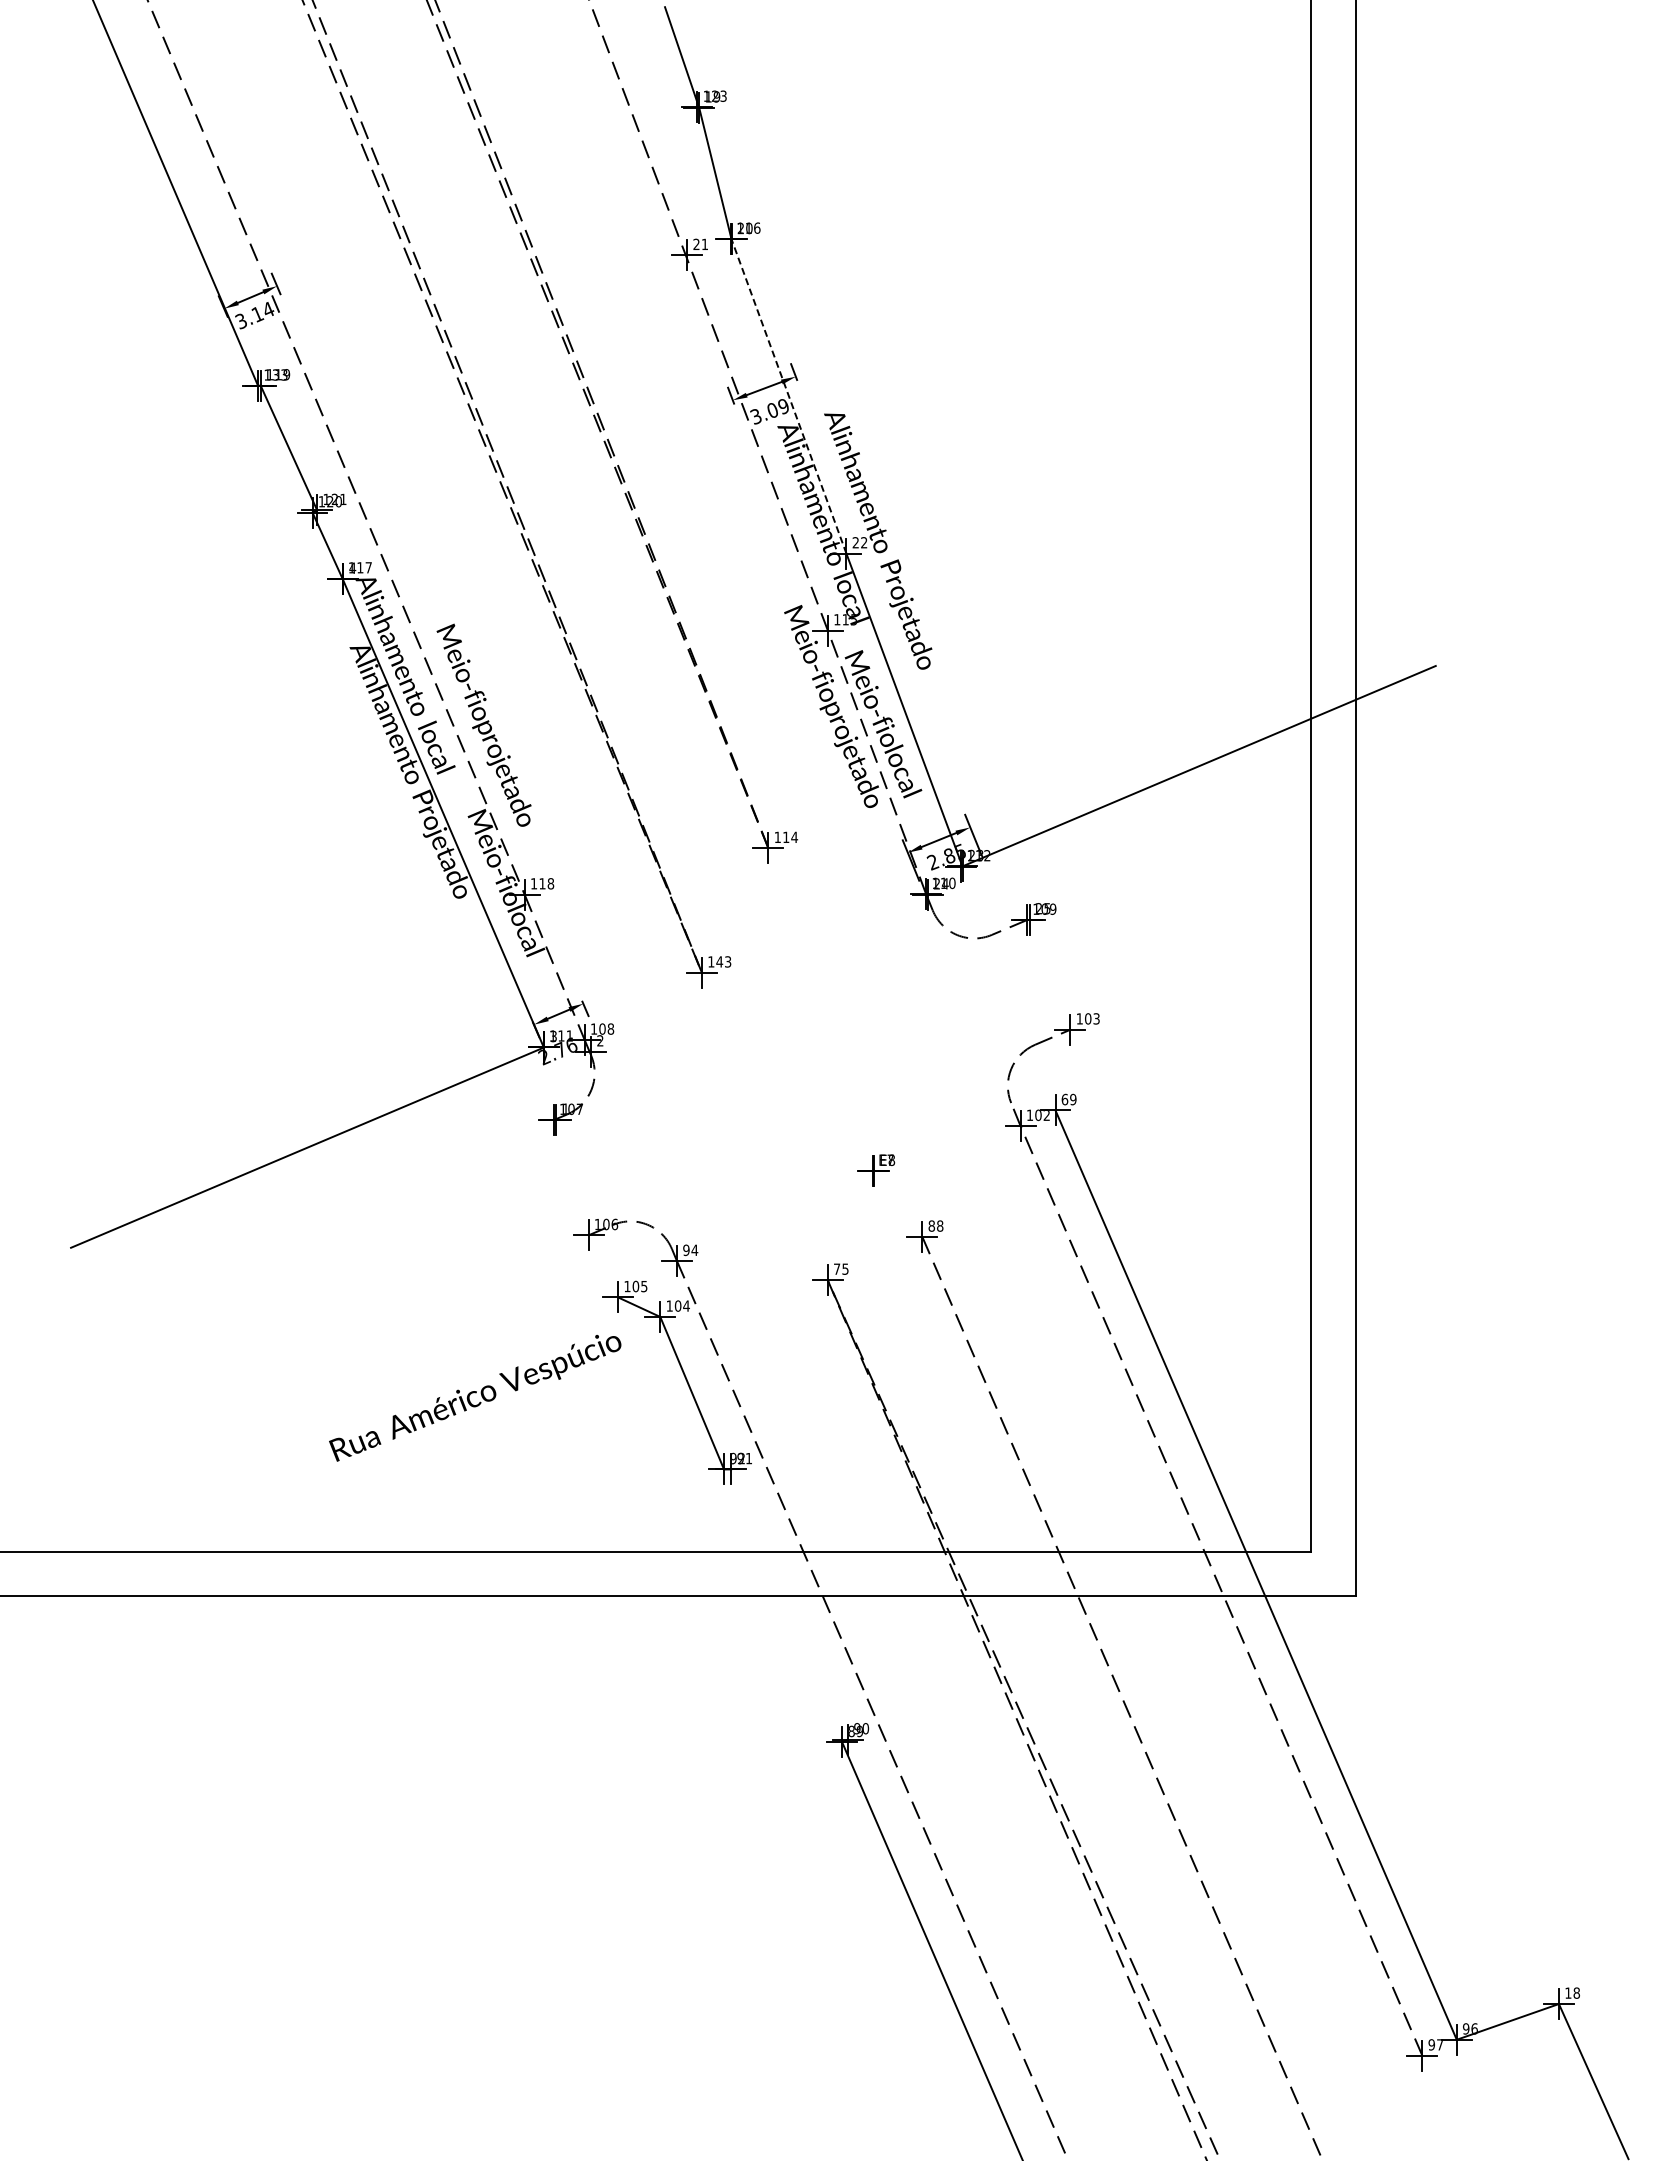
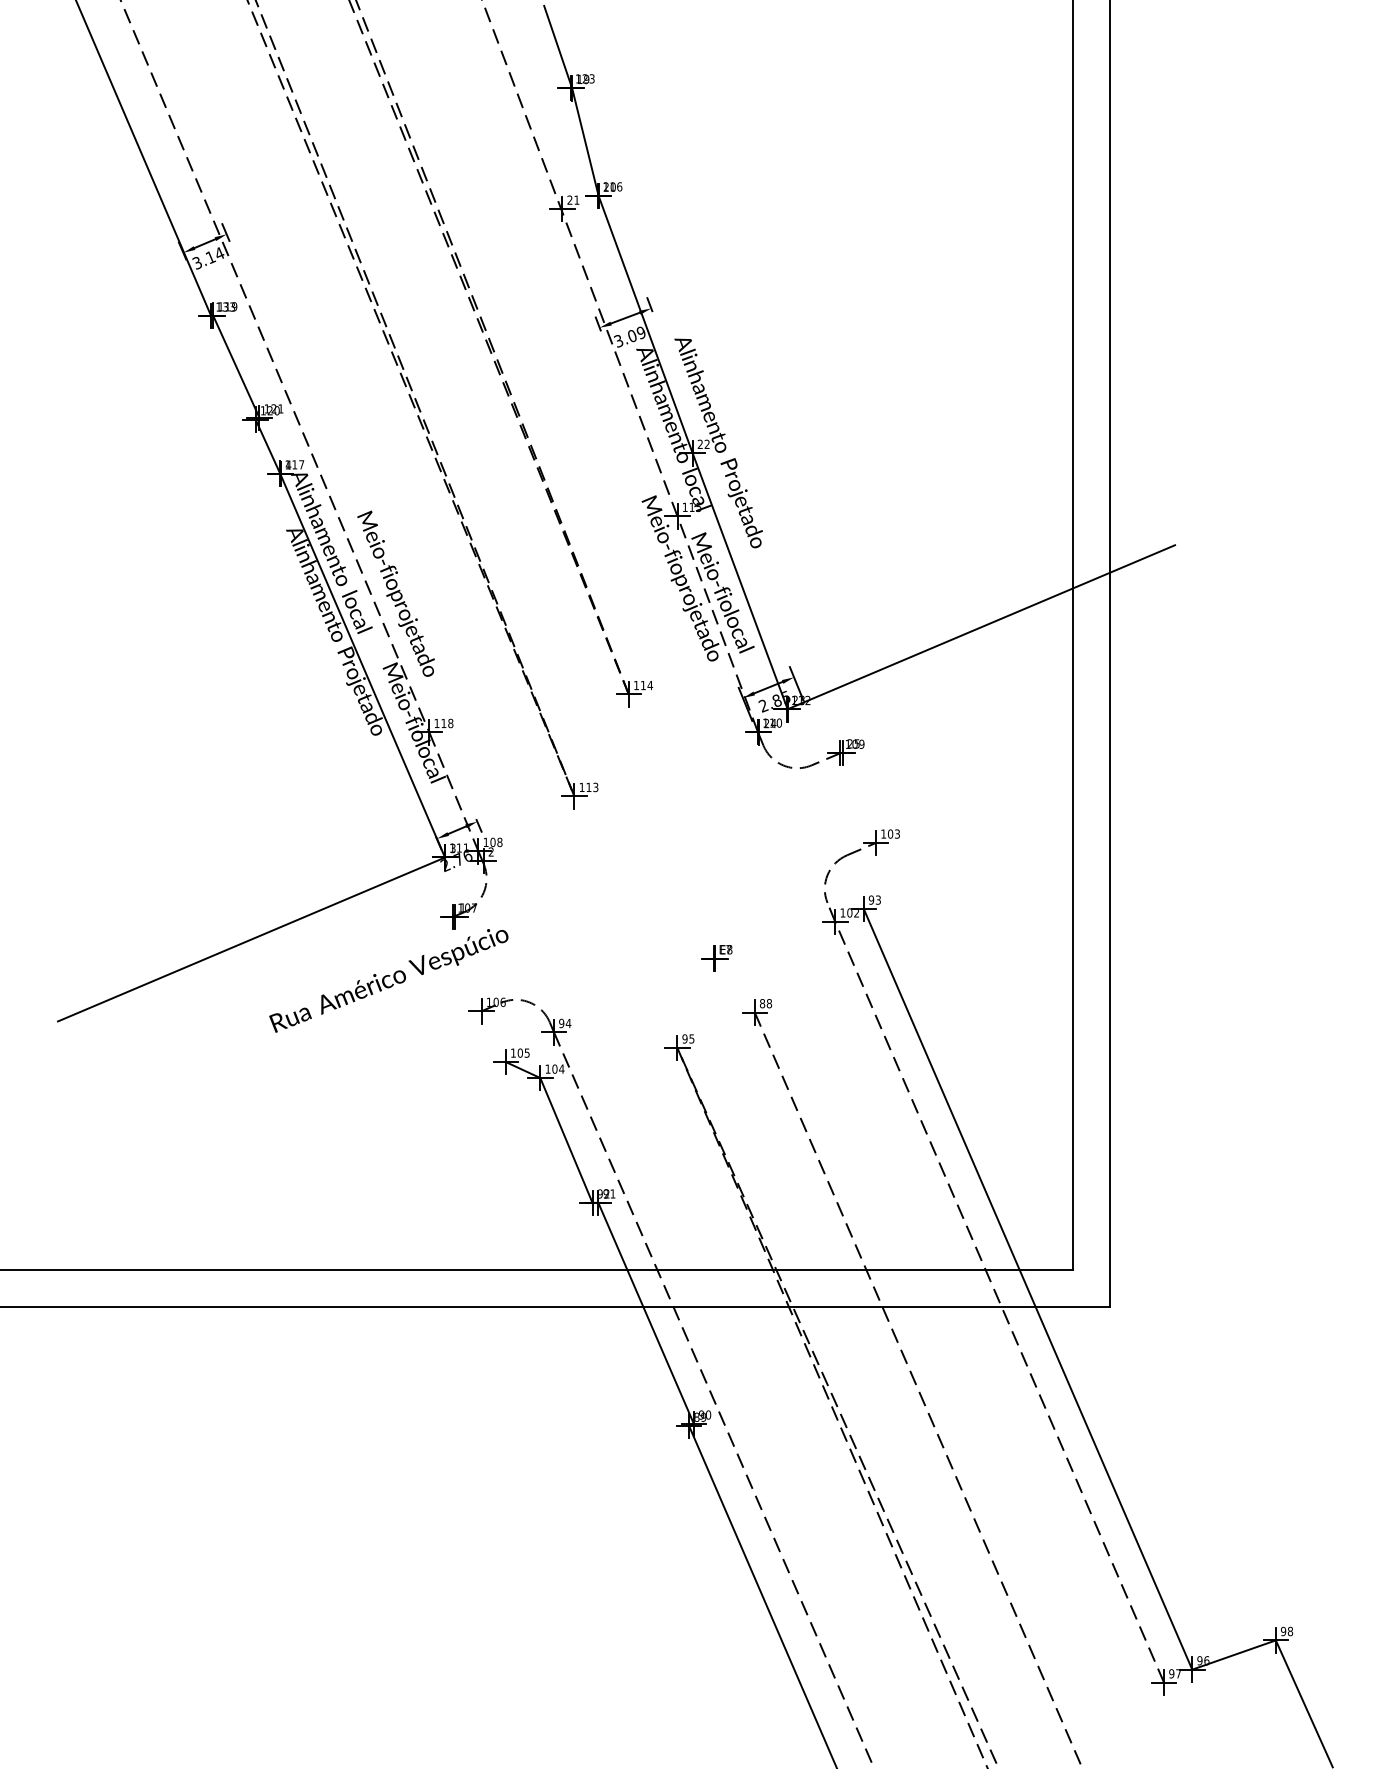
line: (788, 396) -> (645, 324), dashed -> solid
text: (719, 961) -> (588, 787), 143 -> 113
text: (1068, 1099) -> (874, 900), 69 -> 93
text: (836, 1268) -> (684, 1038), 75 -> 95
text: (475, 1398) -> (389, 981), moved
line: (789, 1604) -> (646, 1313), added
text: (1568, 1992) -> (1283, 1630), 18 -> 98

